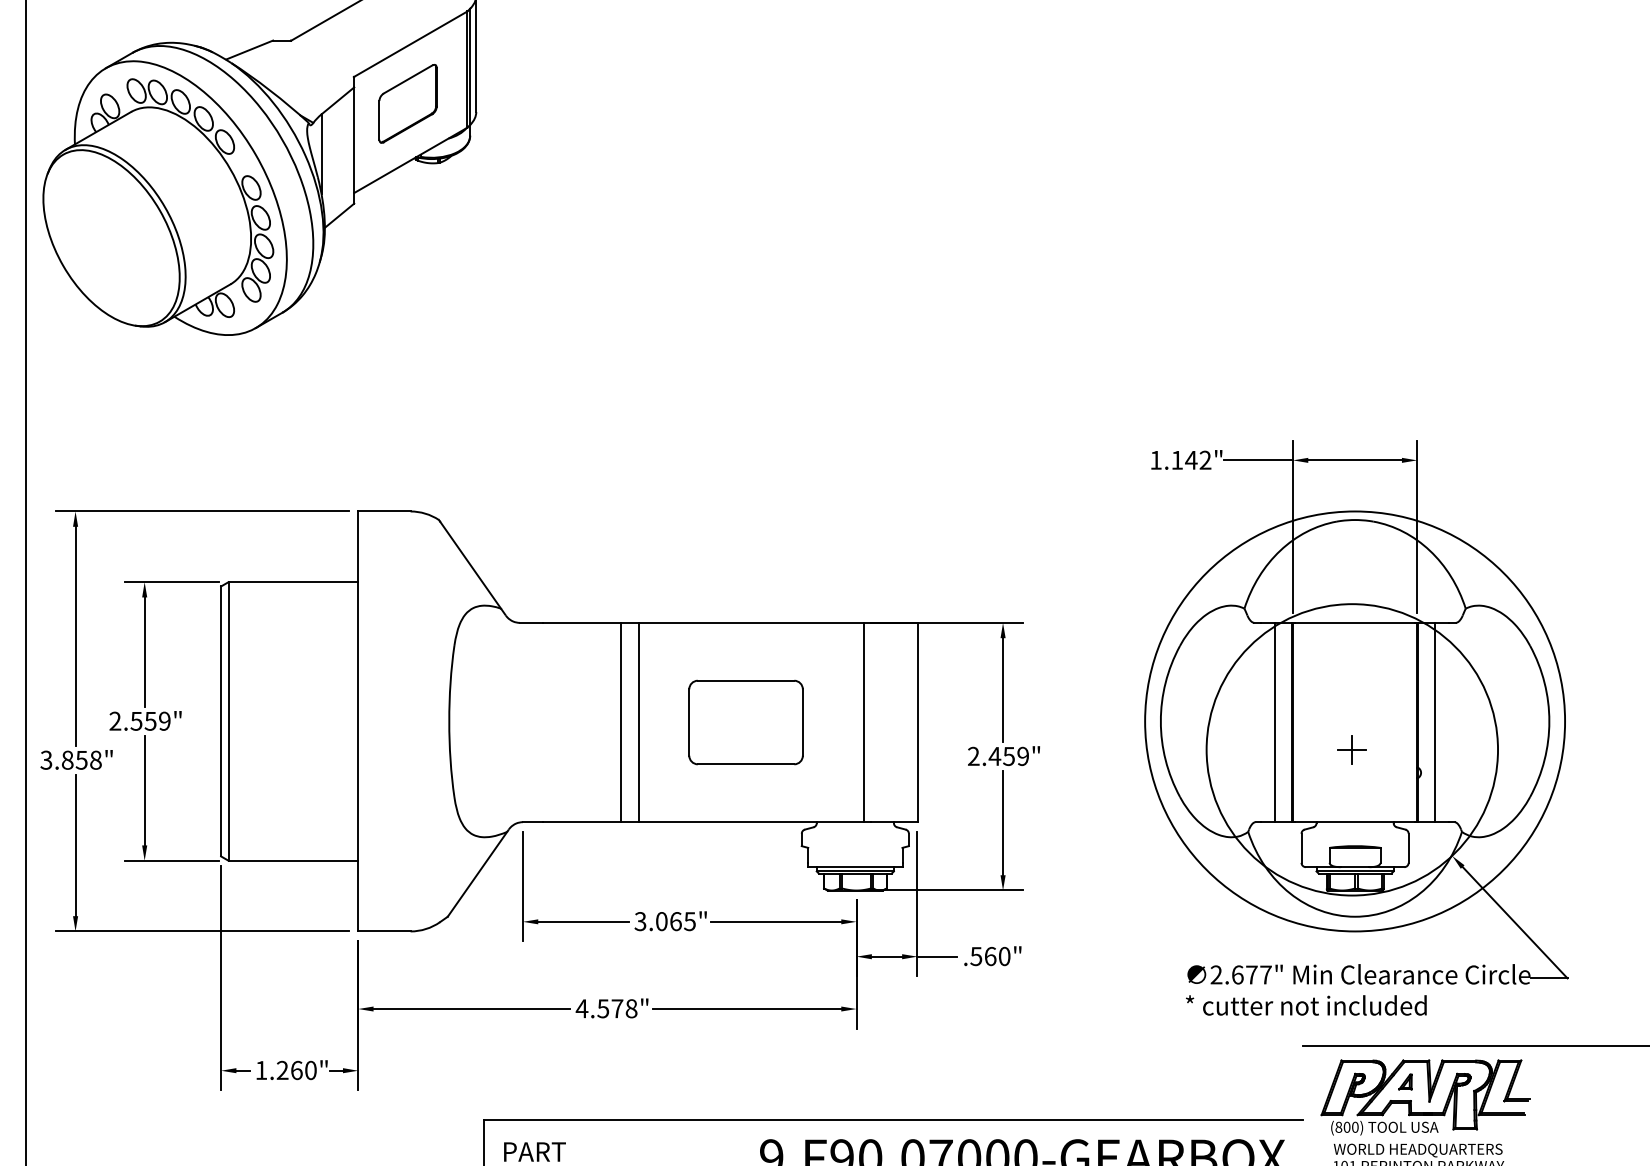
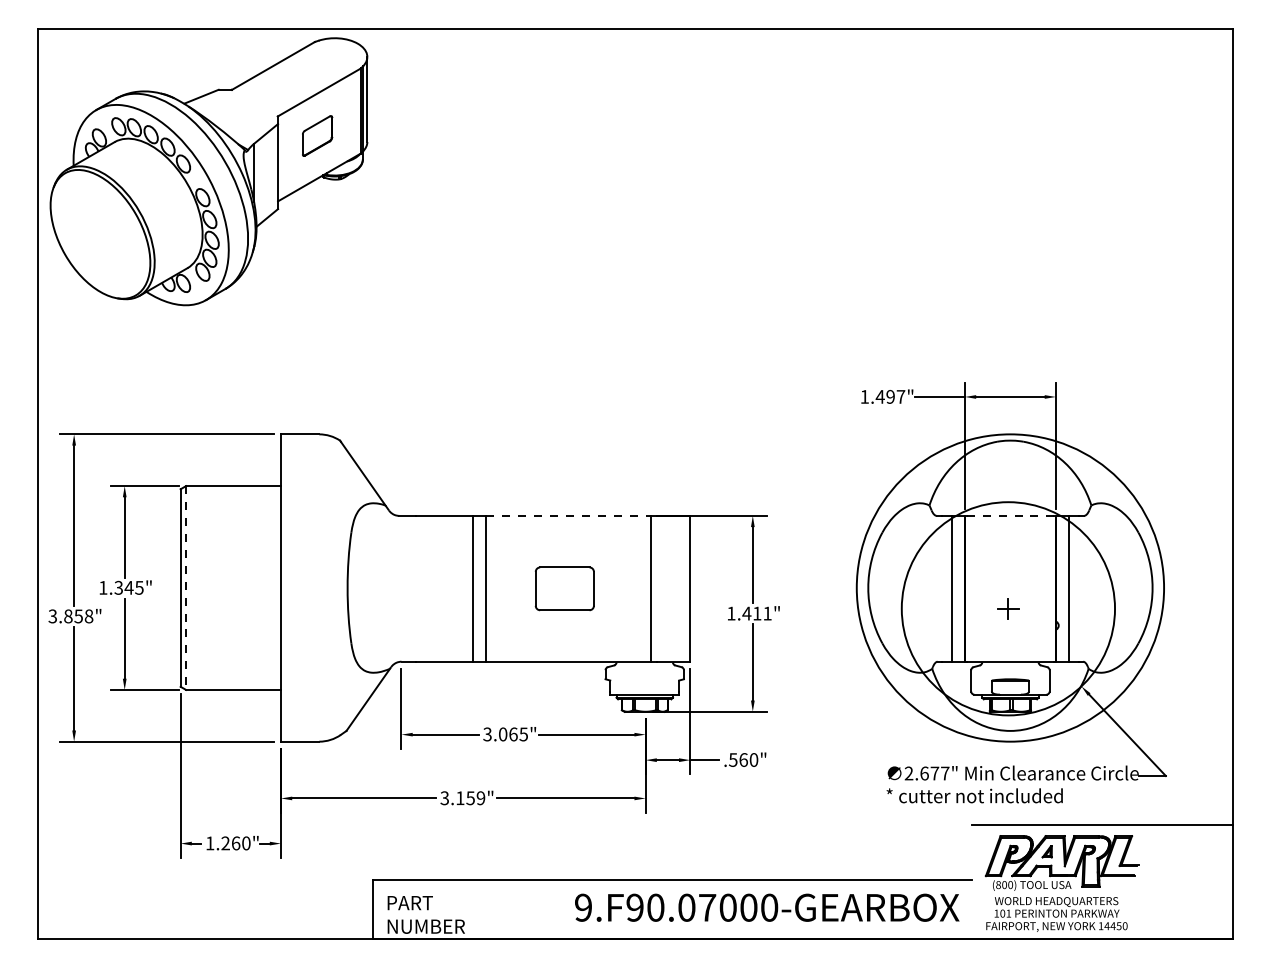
part: (408, 103) -> (317, 135), size x0.7
text: (1191, 459) -> (890, 396), 1.142" -> 1.497"
line: (752, 622) -> (569, 515), solid -> dashed
line: (1355, 622) -> (1010, 515), solid -> dashed
text: (140, 720) -> (121, 587), 2.559" -> 1.345"
line: (229, 722) -> (186, 588), solid -> dashed
part: (745, 722) -> (564, 588), size x0.7
text: (998, 756) -> (749, 613), 2.459" -> 1.411"
text: (606, 1009) -> (462, 798), 4.578" -> 3.159"

